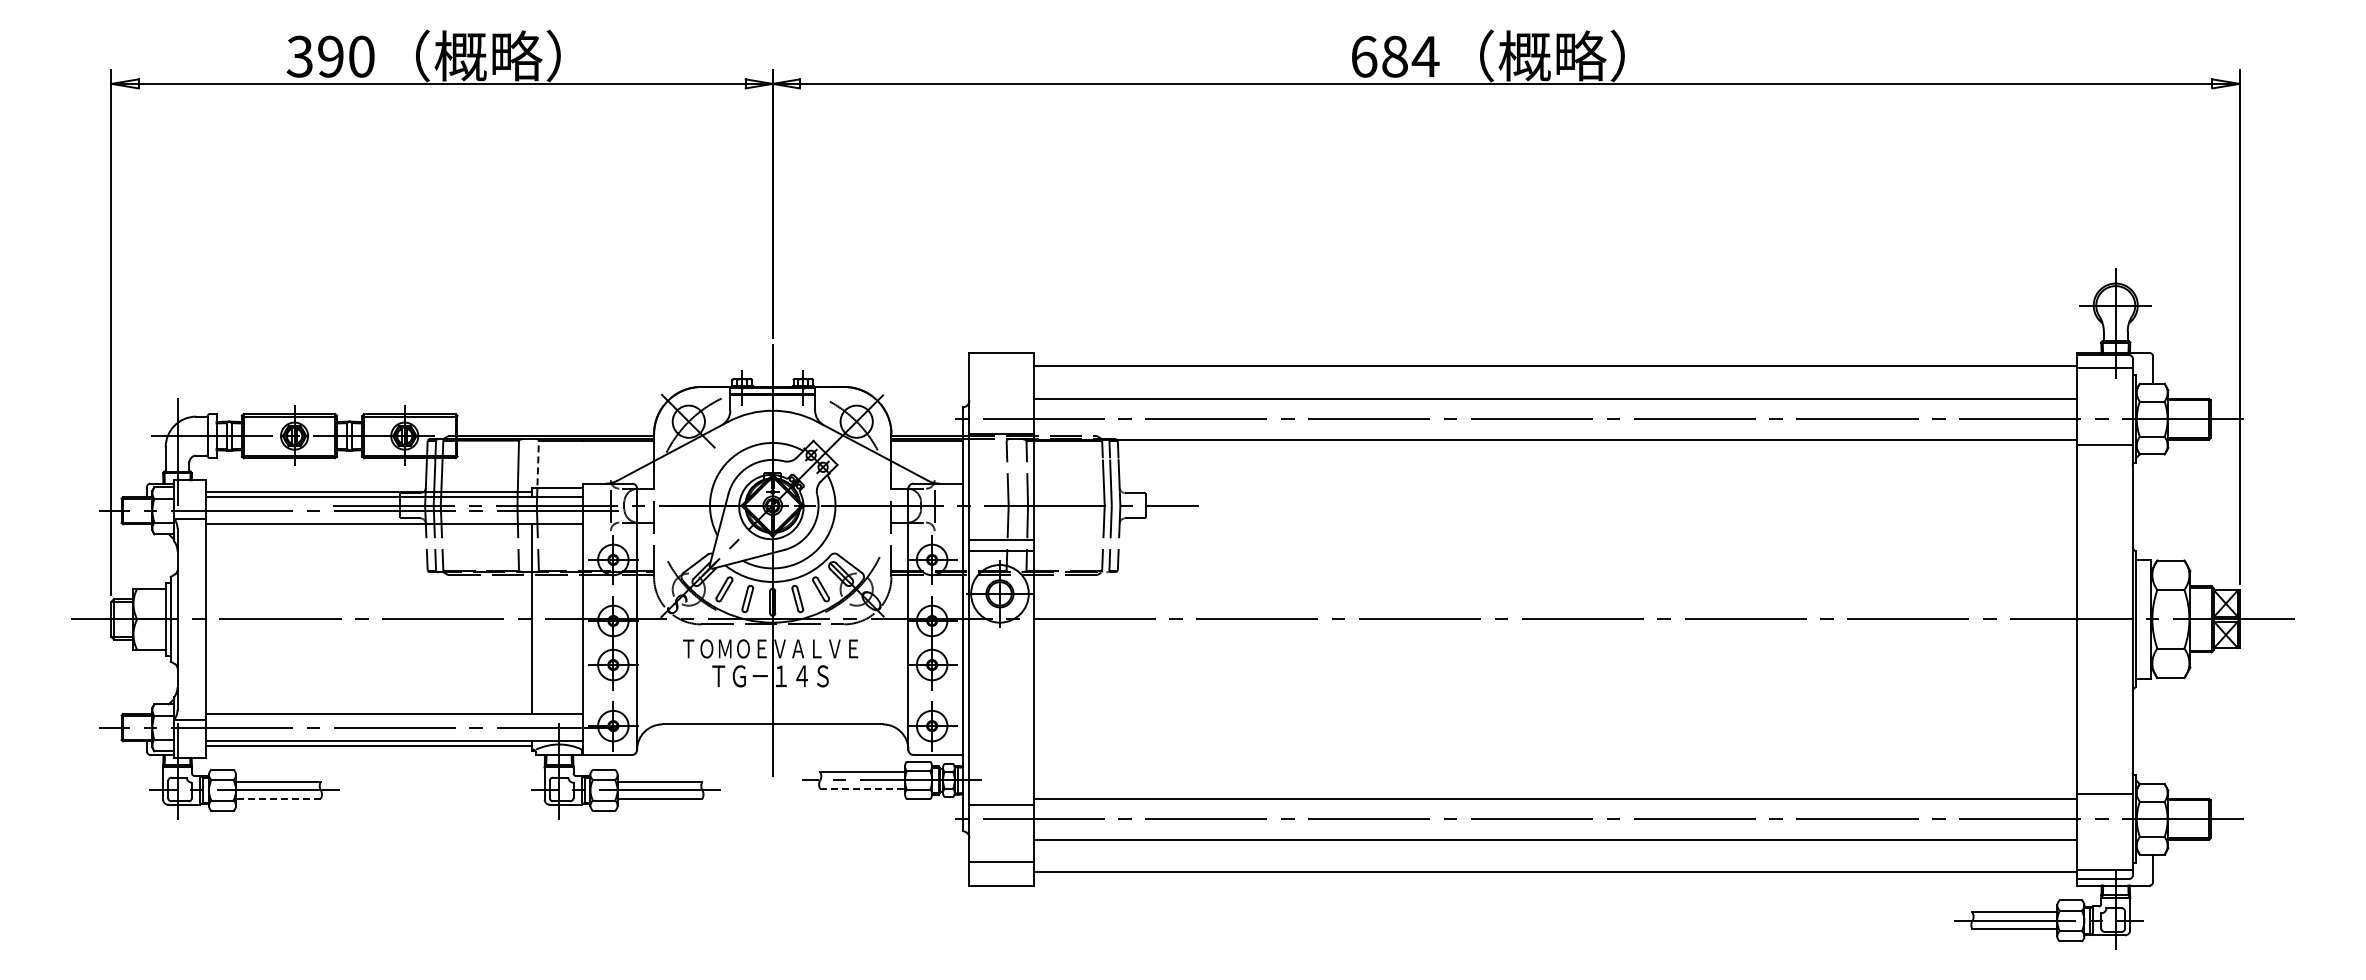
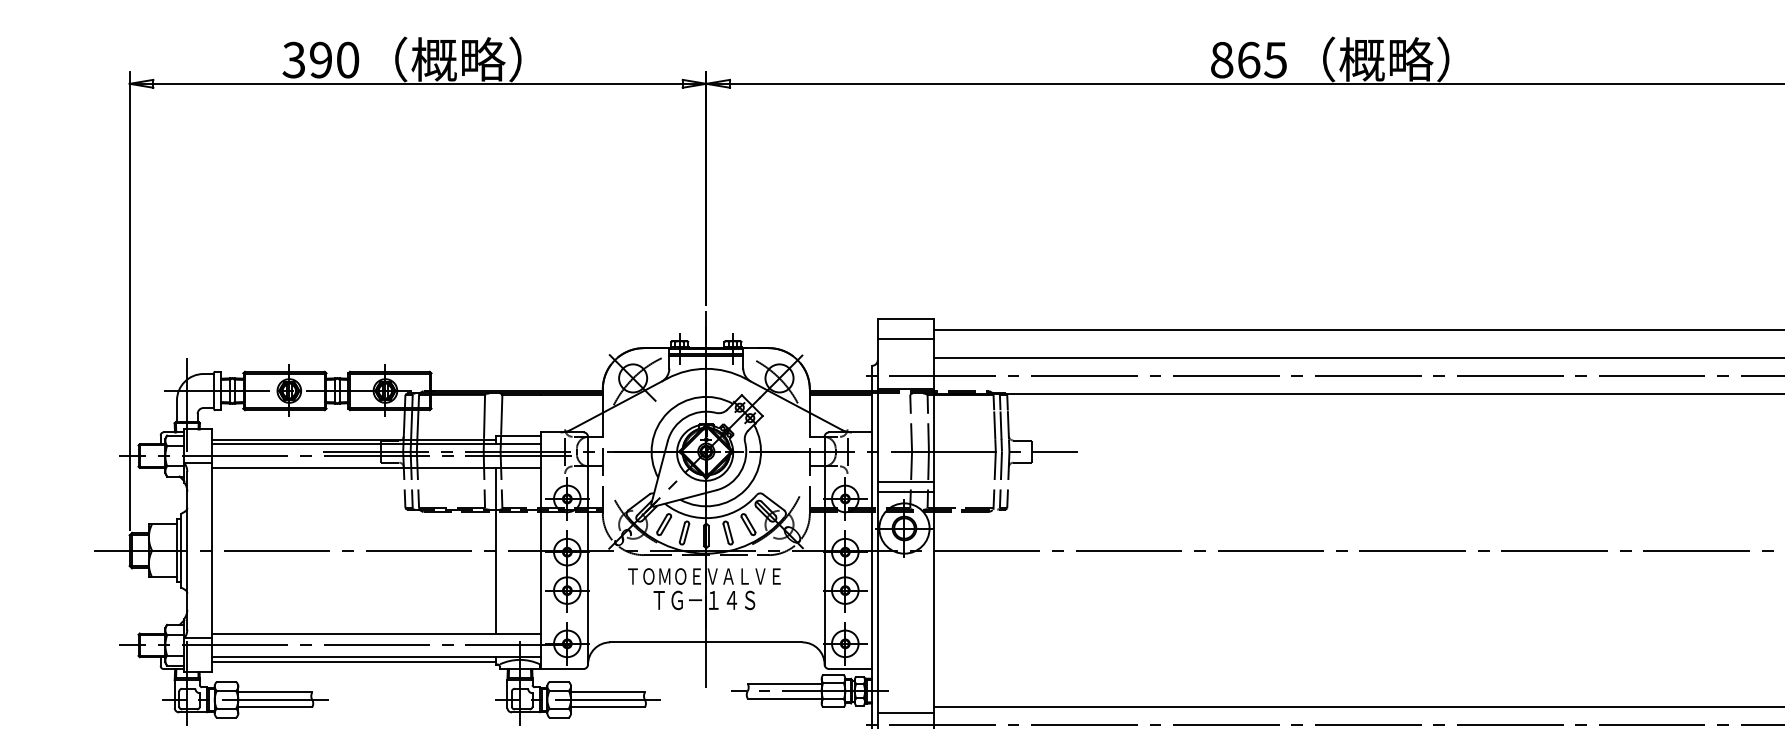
text: (1395, 56) -> (1249, 59), 684 -> 865
line: (1001, 376) -> (905, 338), added
line: (538, 462) -> (502, 413), dashed -> solid
line: (863, 788) -> (785, 698), dashed -> solid
line: (277, 798) -> (274, 706), dashed -> solid

